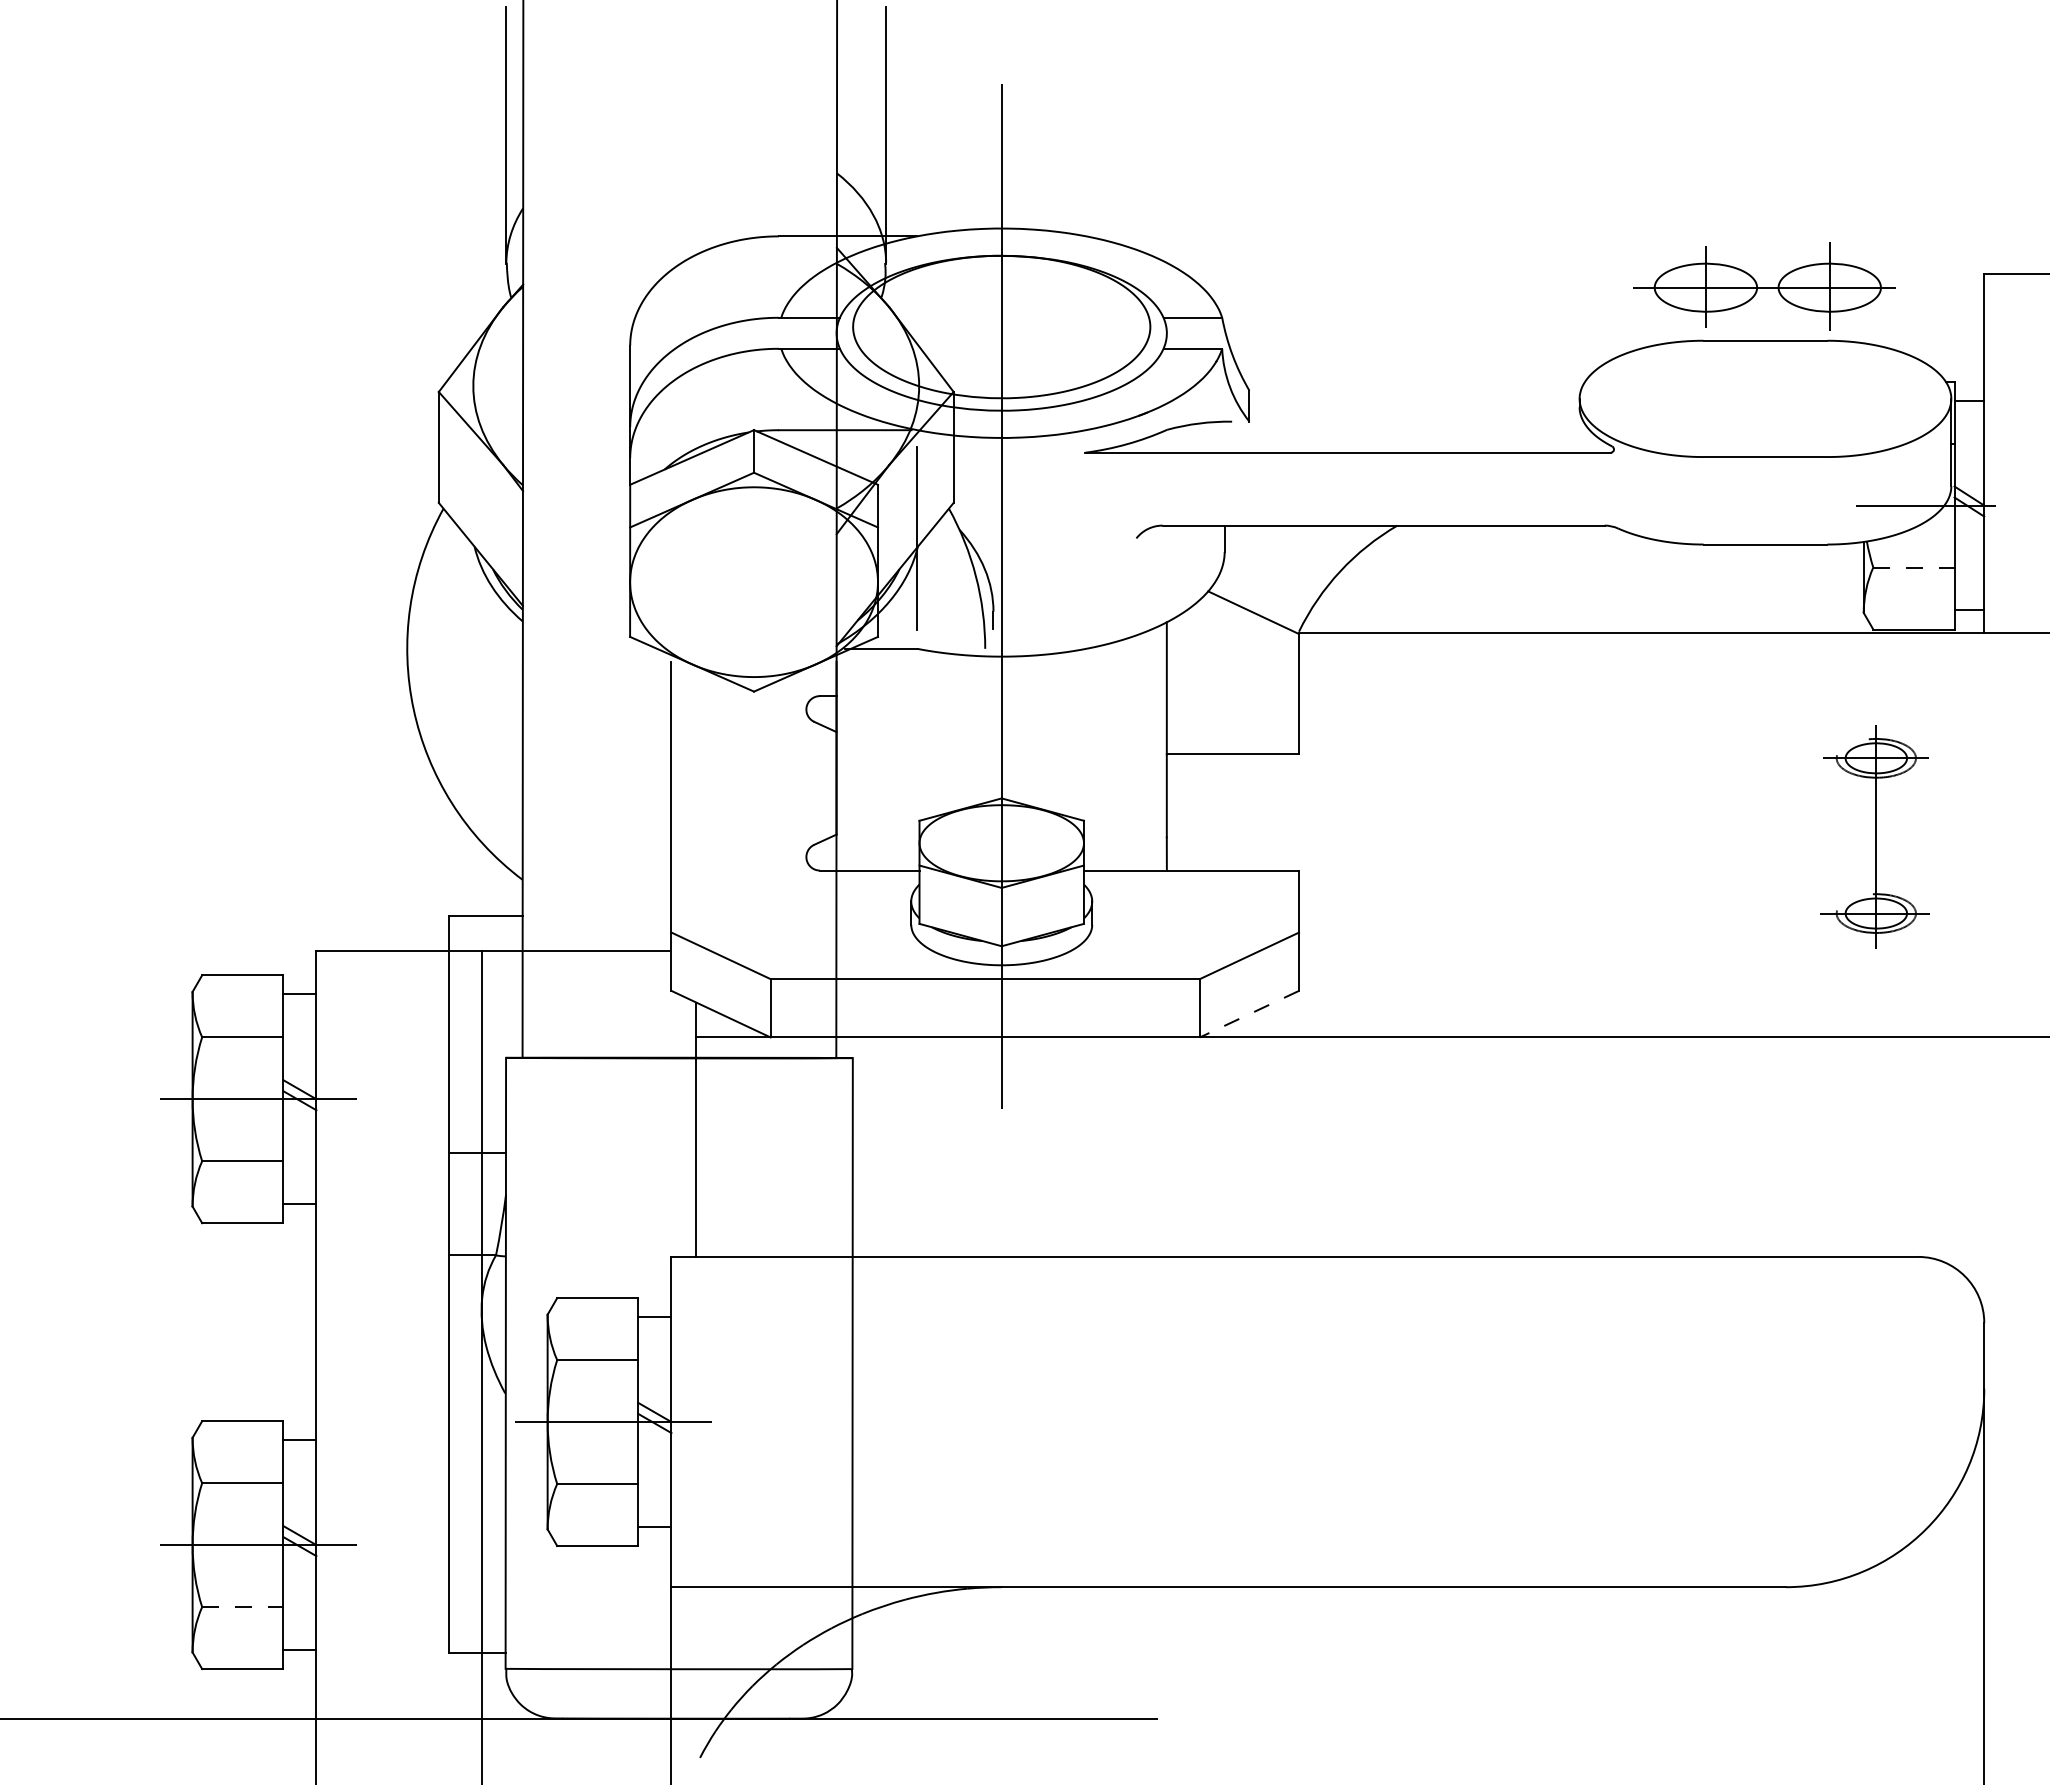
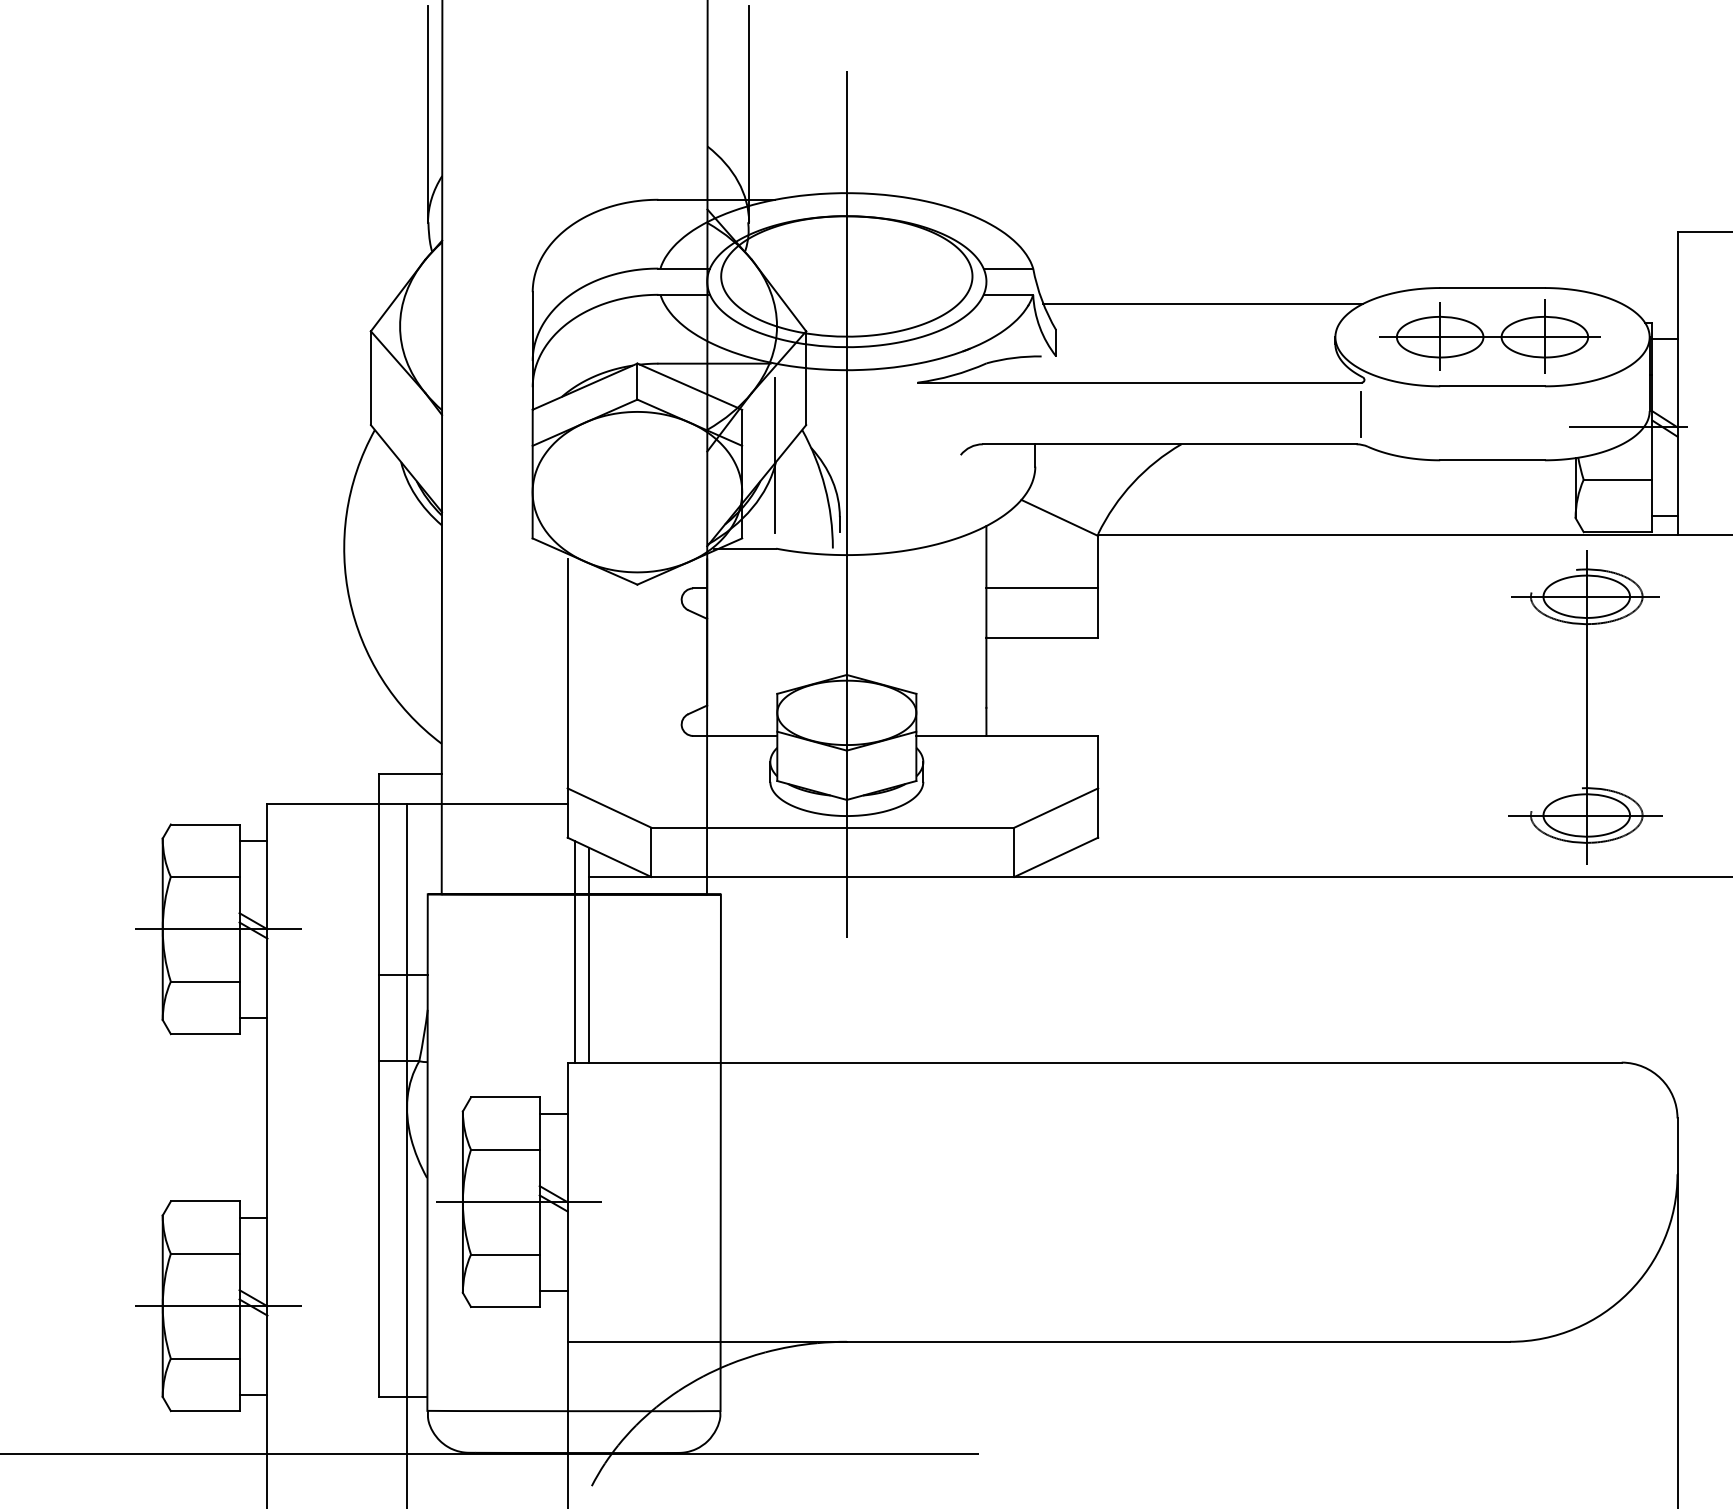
part: (1764, 286) -> (1489, 336), moved
line: (1422, 360) -> (1202, 304), added
line: (1610, 489) -> (1361, 413), added
line: (1914, 567) -> (1618, 479), dashed -> solid
line: (1233, 696) -> (1042, 588), added
part: (1875, 836) -> (1585, 707), size x1.67
line: (1248, 1014) -> (1055, 857), dashed -> solid
line: (679, 1125) -> (574, 951), added
line: (243, 1606) -> (205, 1358), dashed -> solid

